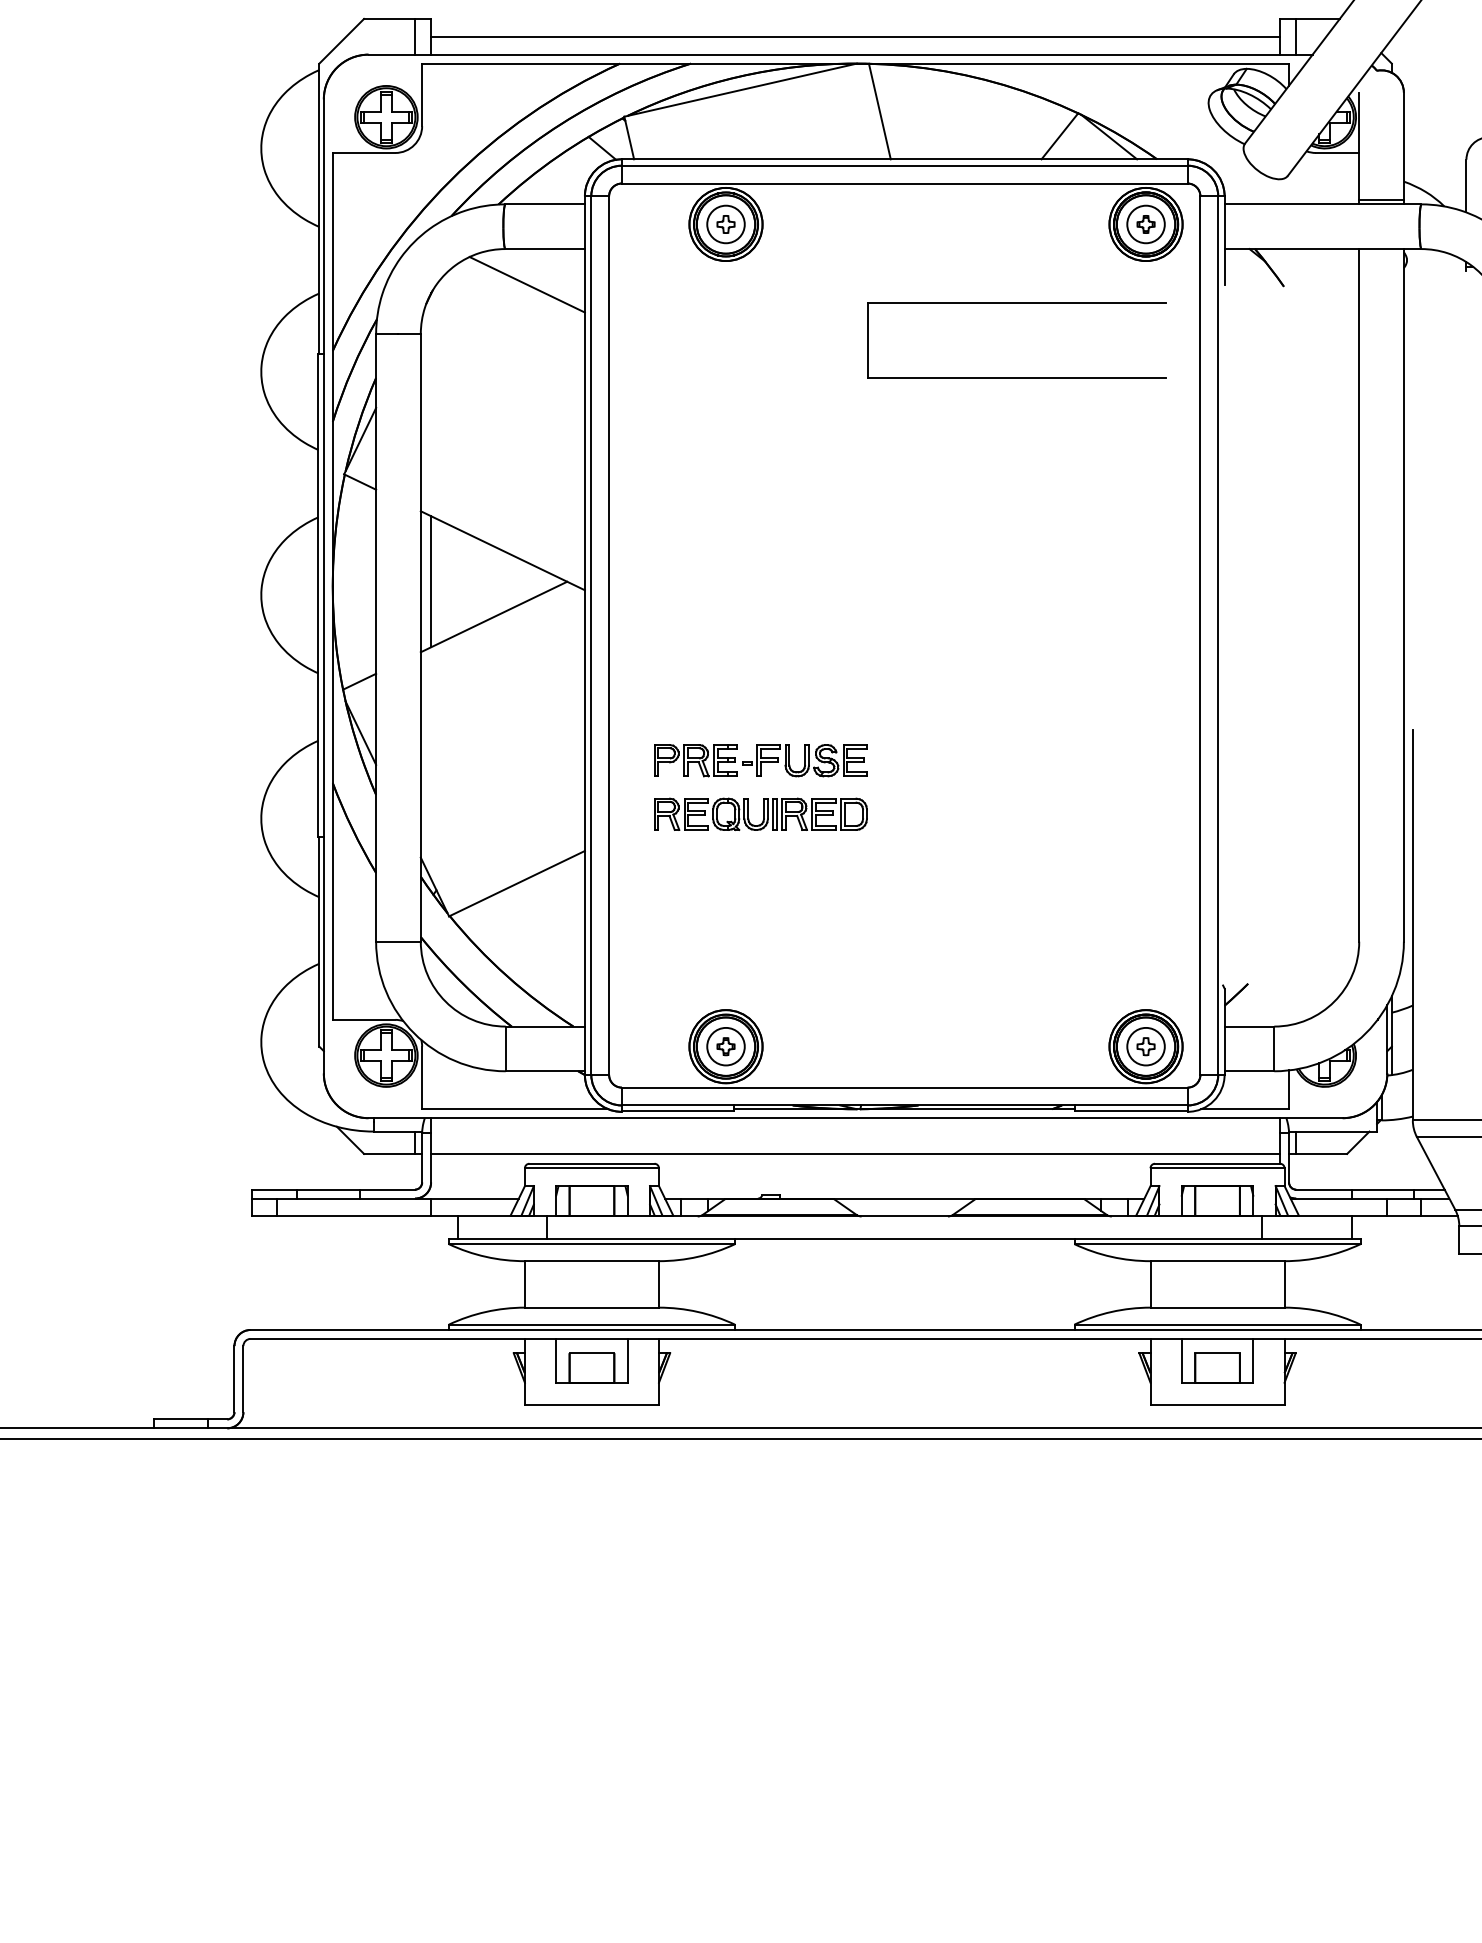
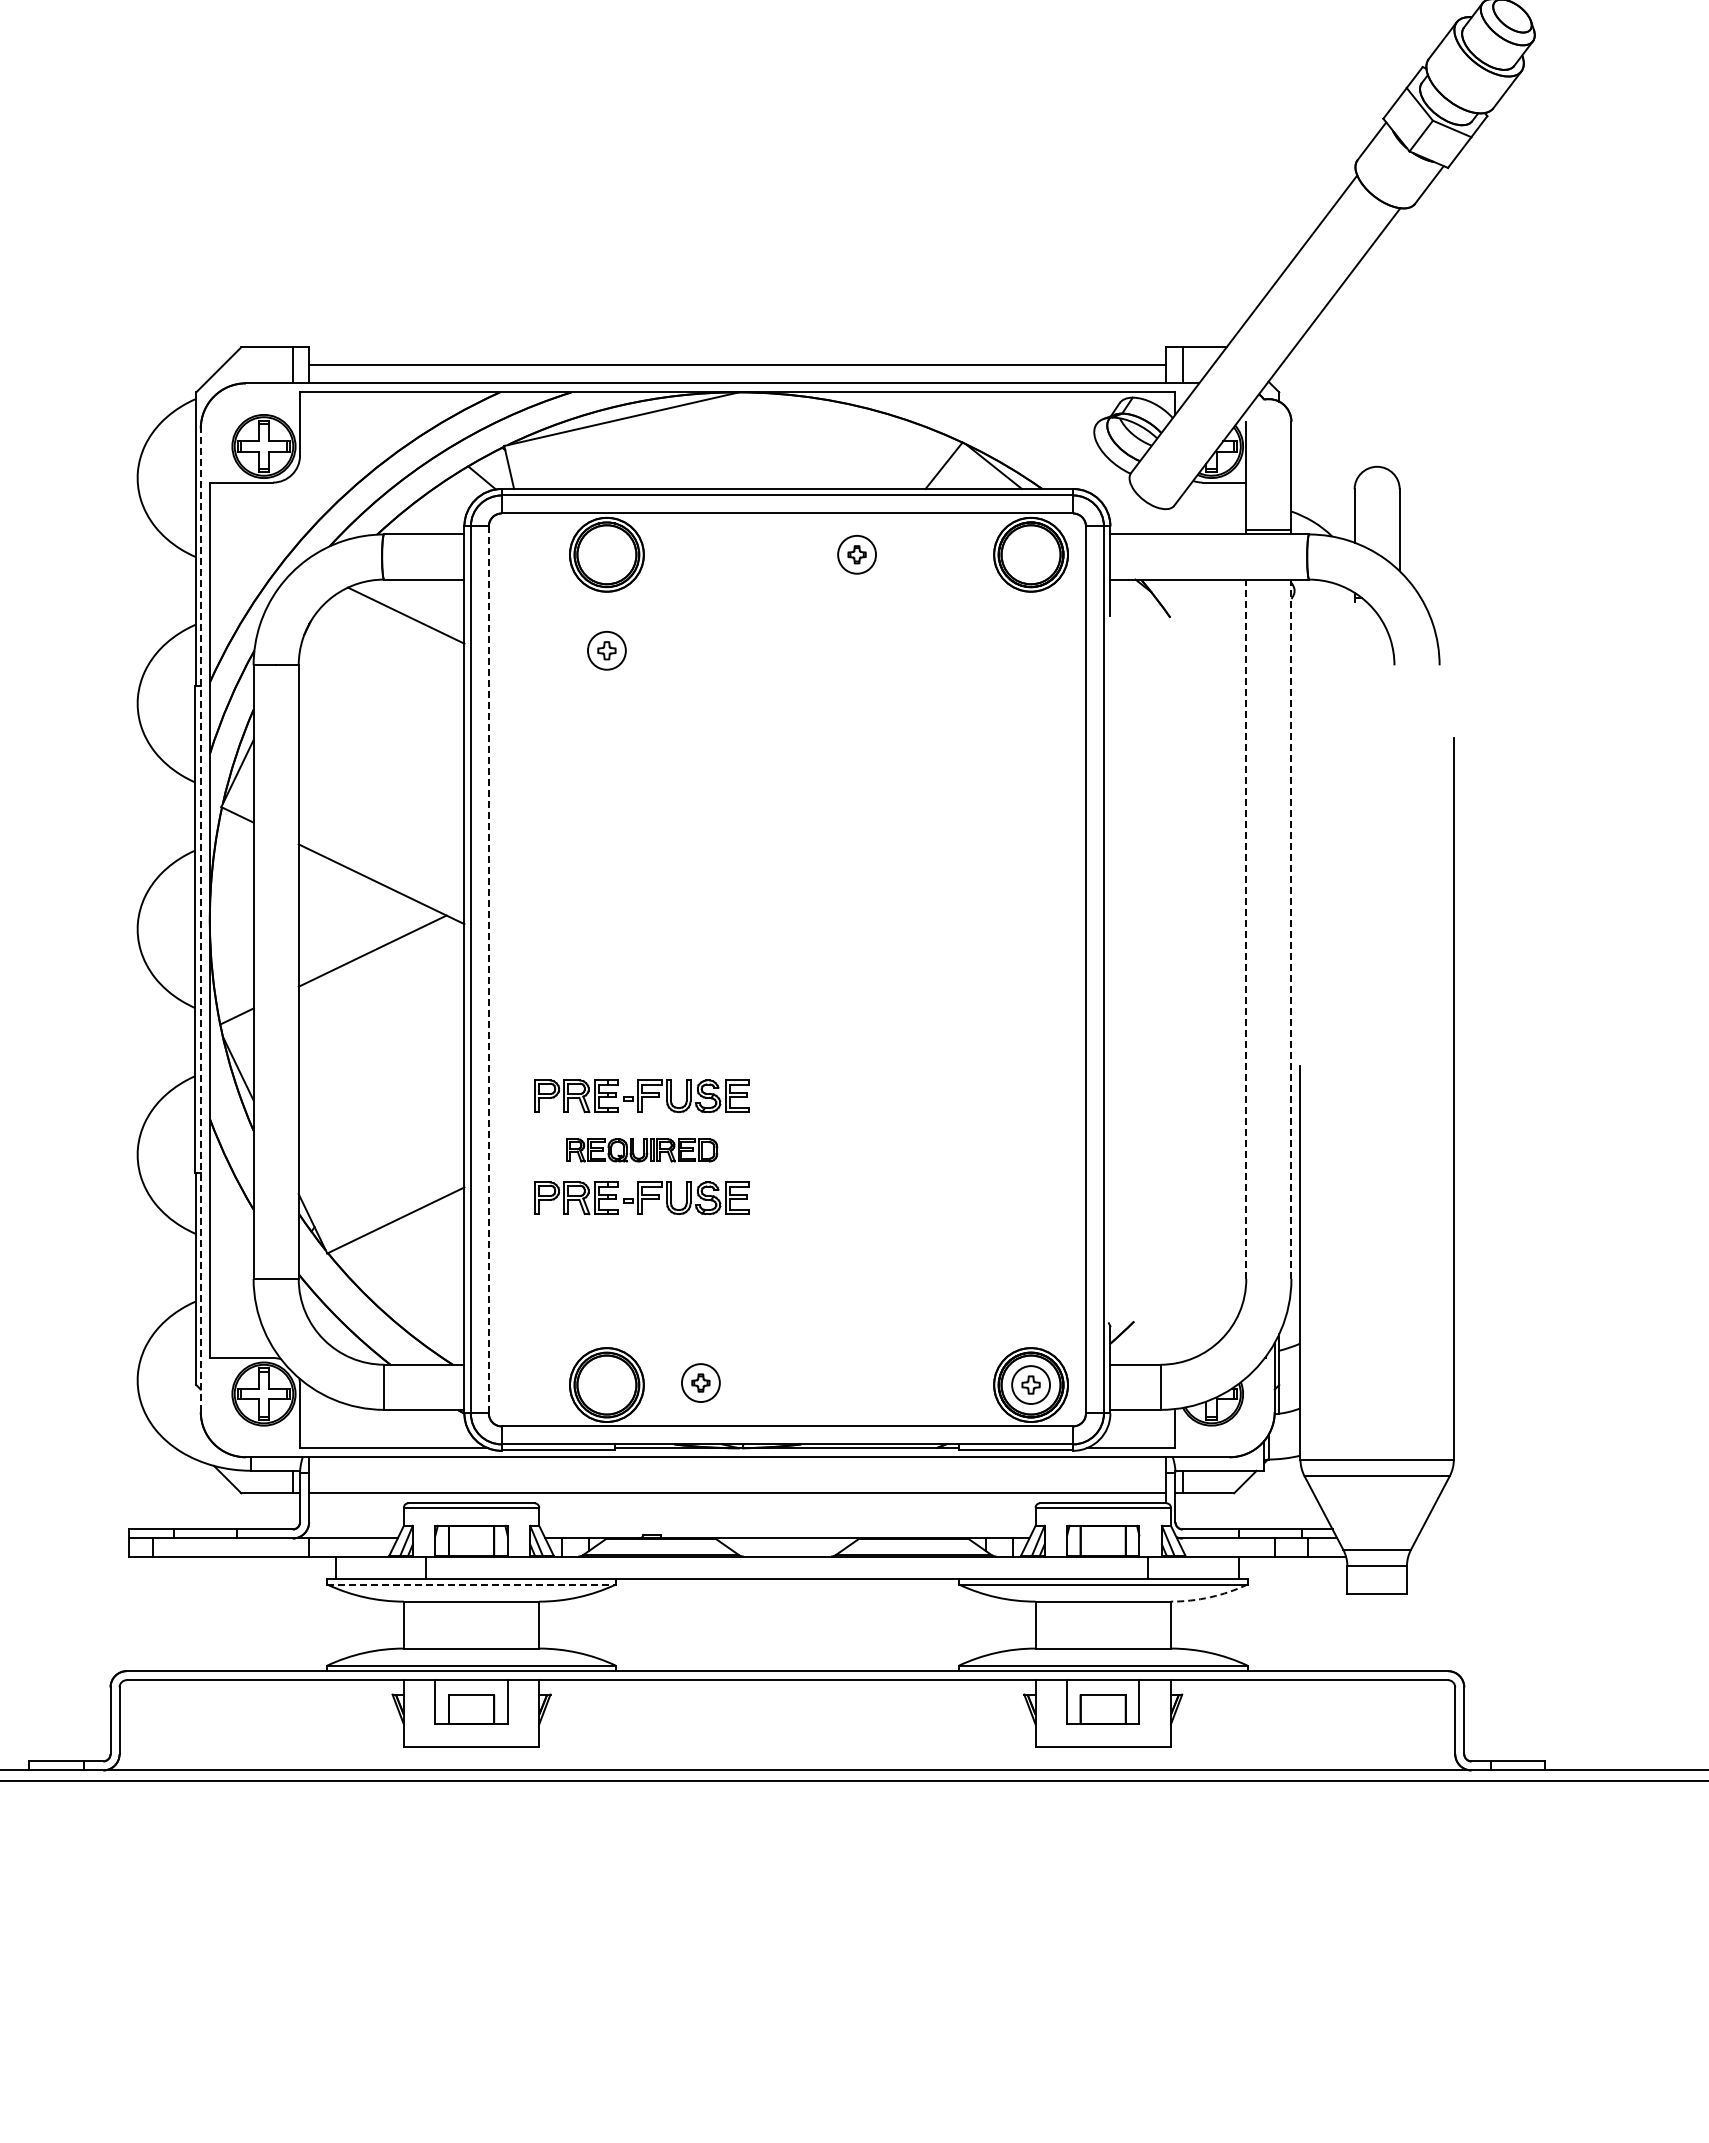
line: (880, 111) -> (762, 440), removed
part: (725, 224) -> (606, 650), moved
part: (1145, 224) -> (856, 554), moved
part: (1016, 303) -> (900, 634), removed
line: (431, 581) -> (309, 915), removed
line: (323, 586) -> (200, 920), solid -> dashed
line: (1359, 595) -> (1246, 929), solid -> dashed
line: (1403, 595) -> (1291, 929), solid -> dashed
line: (608, 635) -> (488, 969), solid -> dashed
part: (761, 814) -> (642, 1150), size x0.7
part: (760, 861) -> (641, 1198), added
part: (725, 1046) -> (700, 1382), moved
line: (592, 1244) -> (472, 1584), solid -> dashed
arc: (1323, 1257) -> (1210, 1597), solid -> dashed

